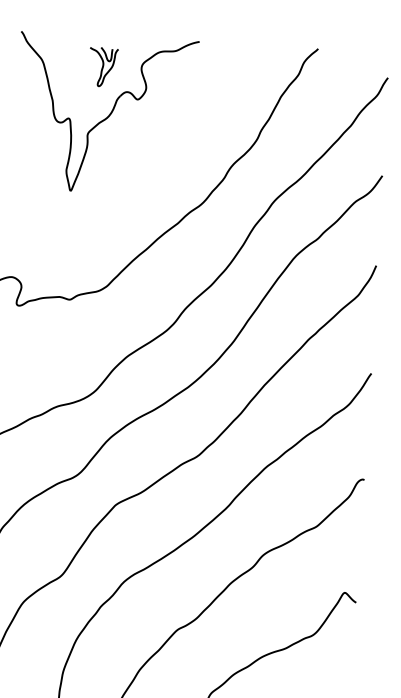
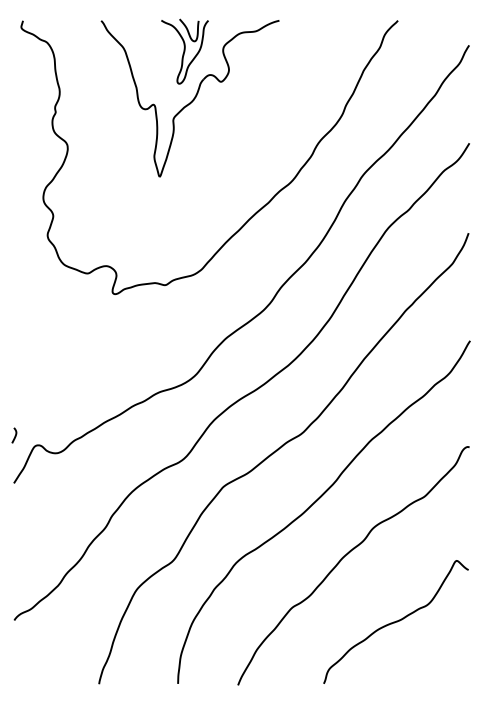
part: (102, 67) -> (184, 51), size x1.67

